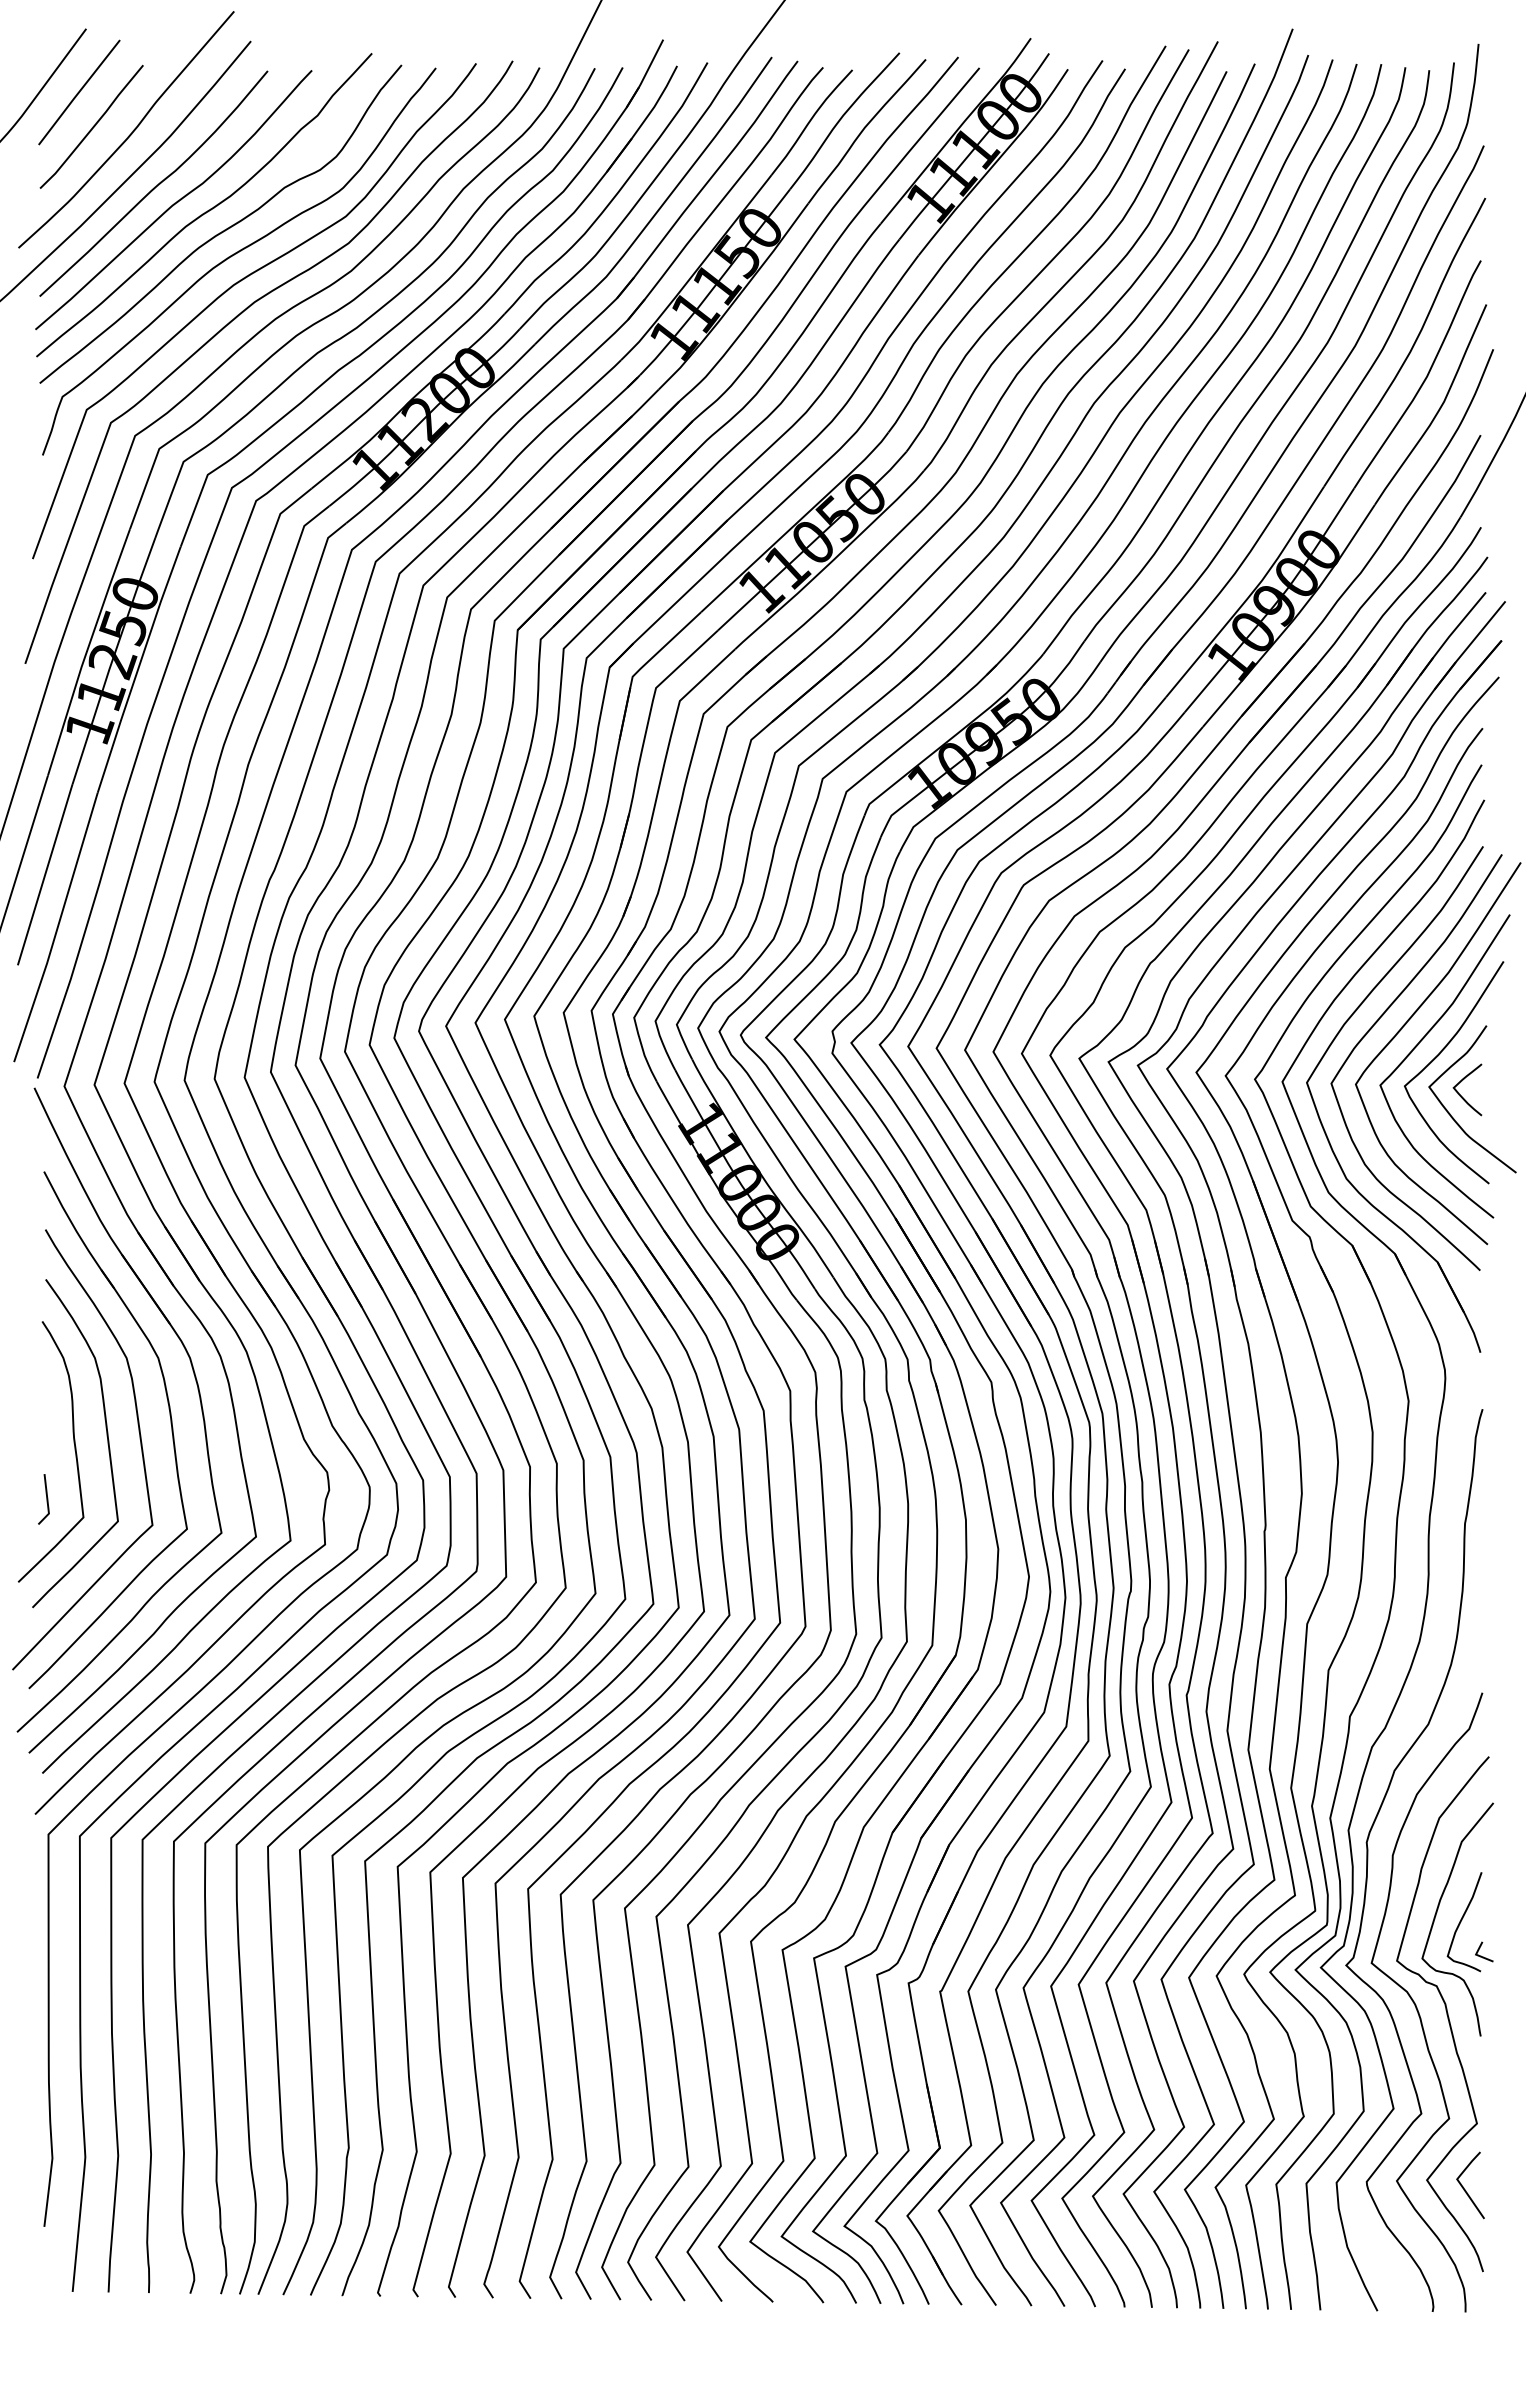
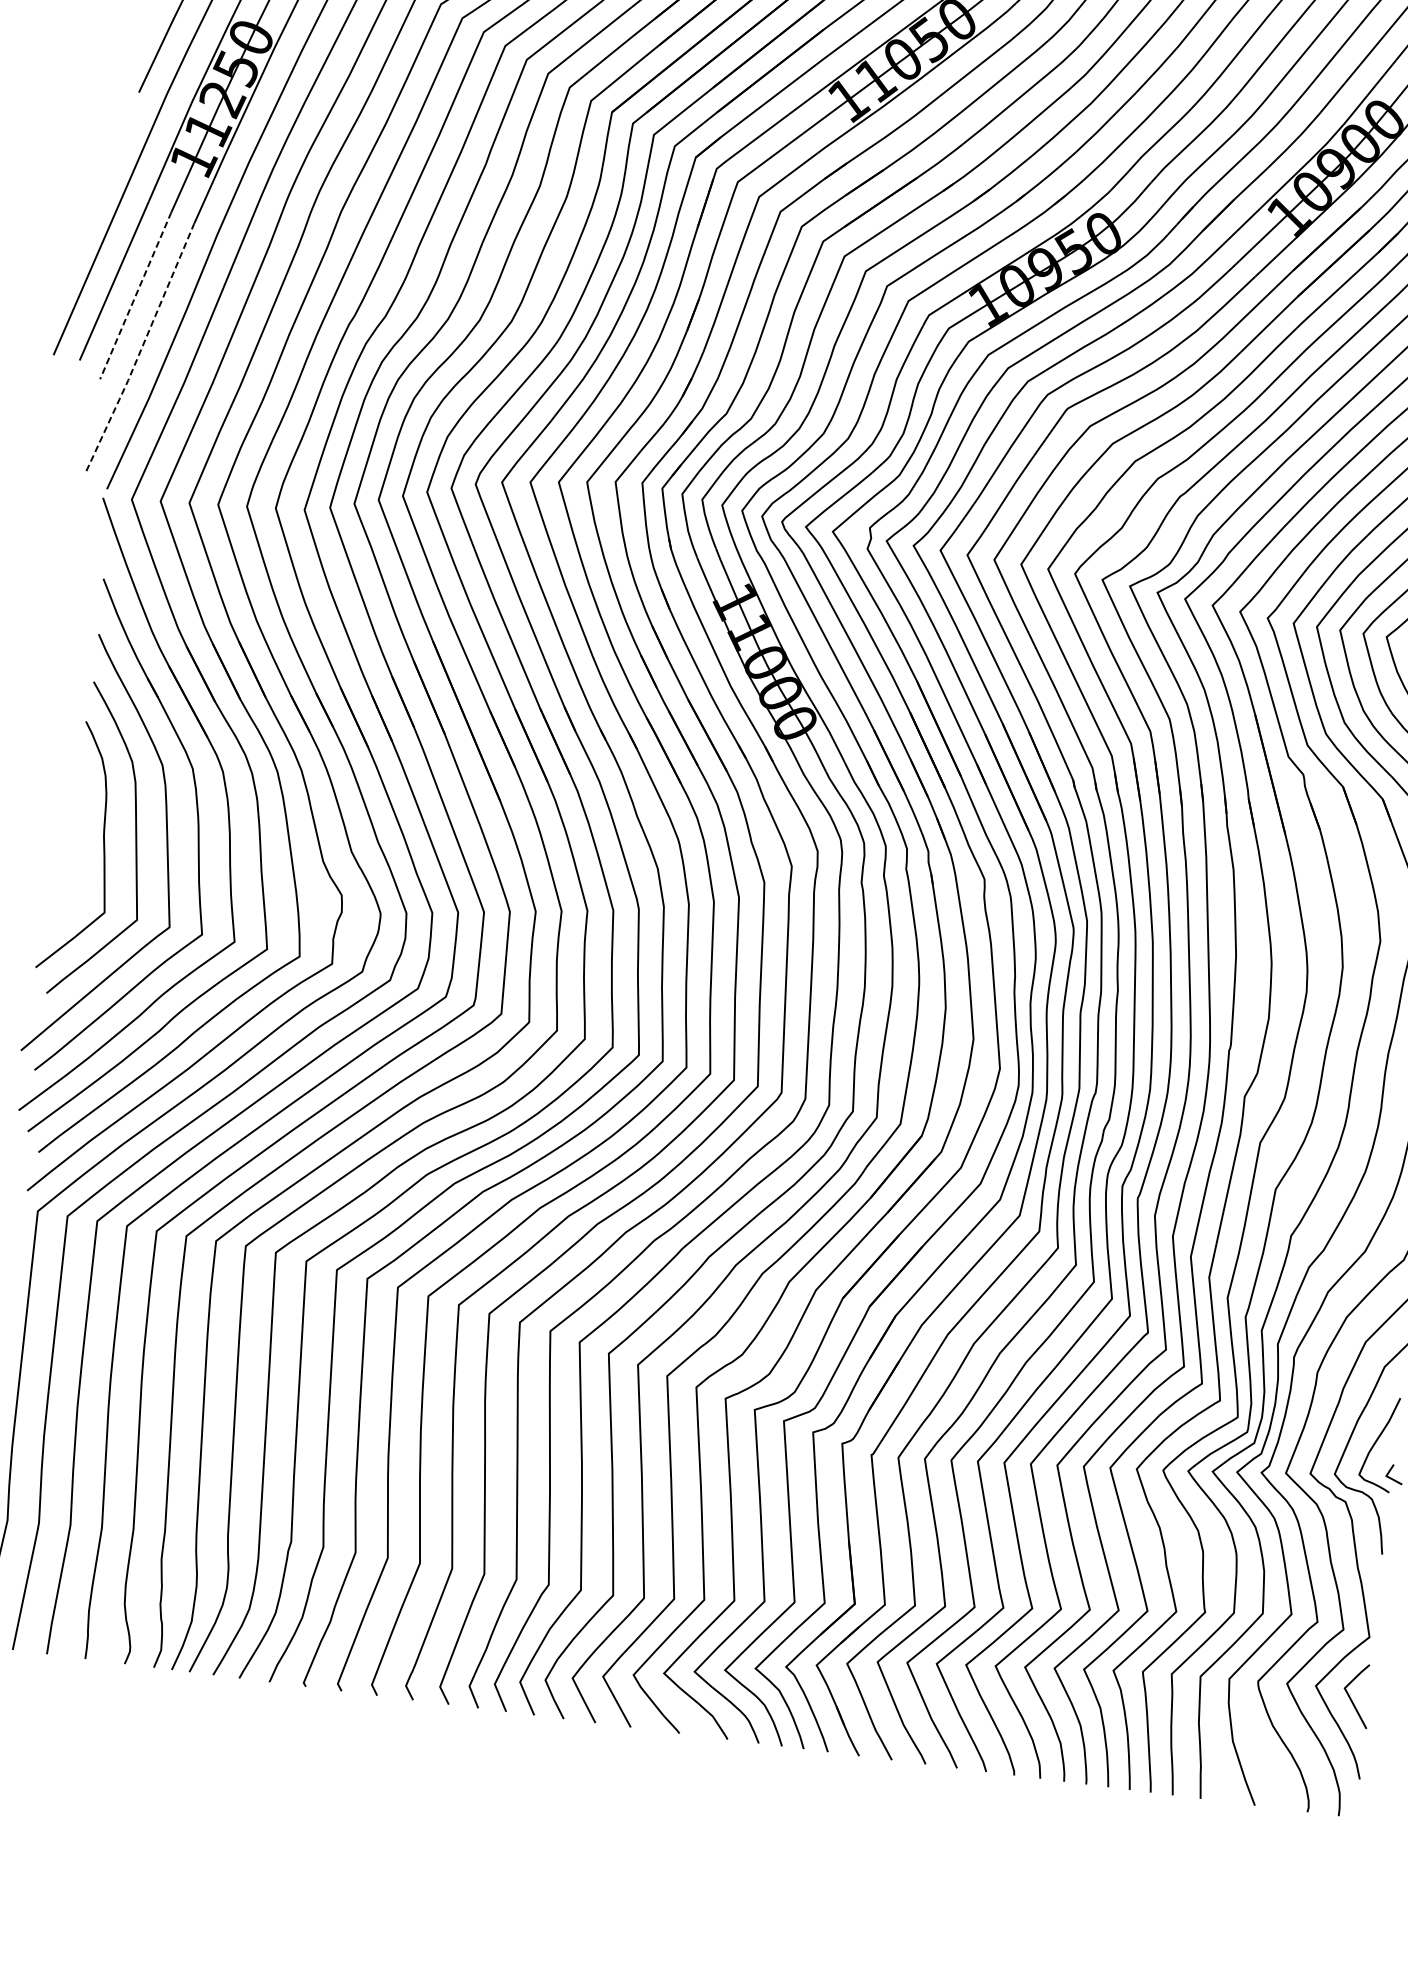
line: (45, 873) -> (136, 294), solid -> dashed
line: (57, 927) -> (141, 347), solid -> dashed
line: (46, 1499) -> (71, 891), removed

